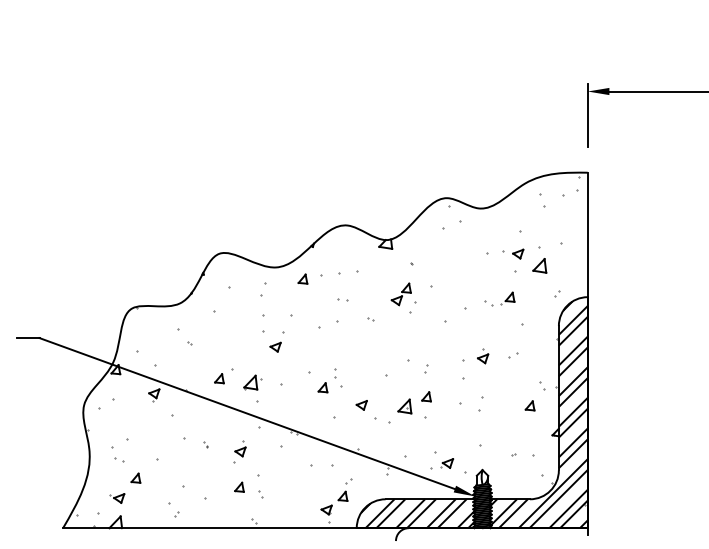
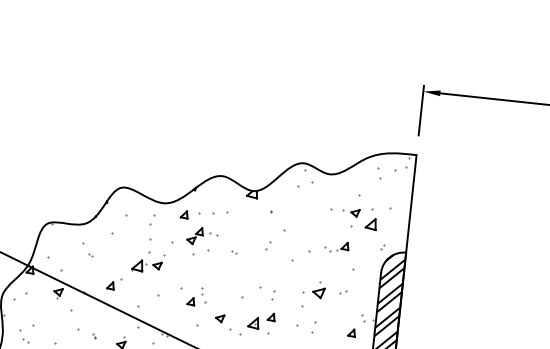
part: (400, 294) -> (194, 235), moved
part: (483, 356) -> (319, 290), size x1.4
part: (426, 368) -> (273, 295), size x1.6
part: (252, 382) -> (139, 265), moved

